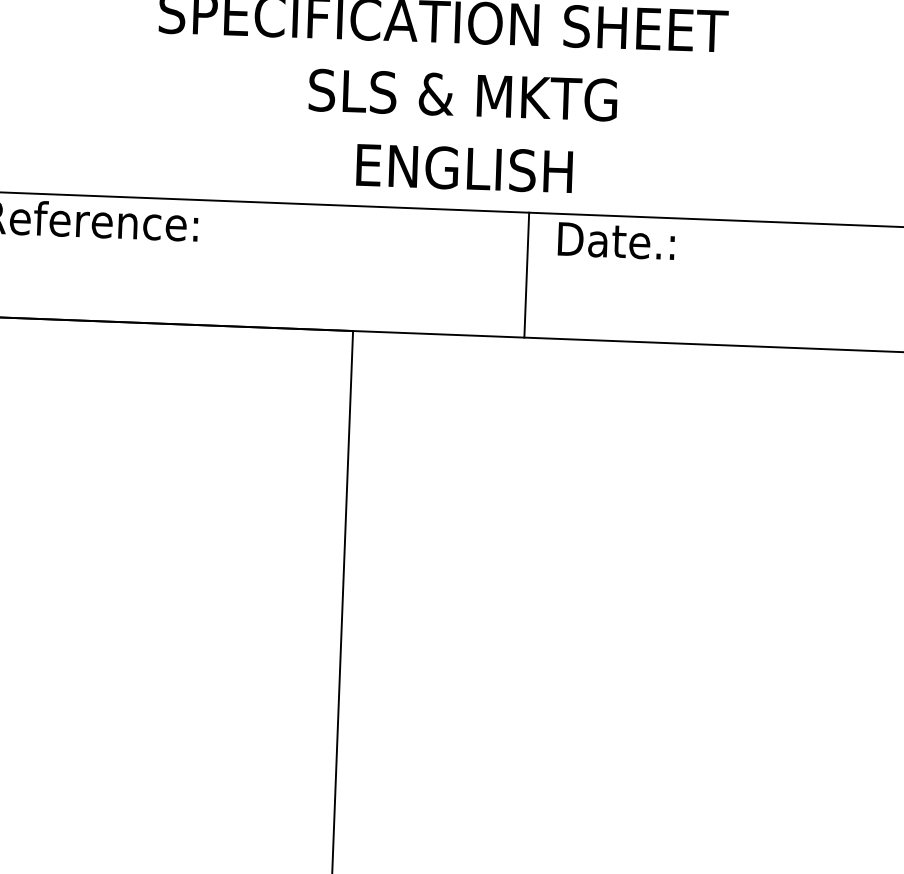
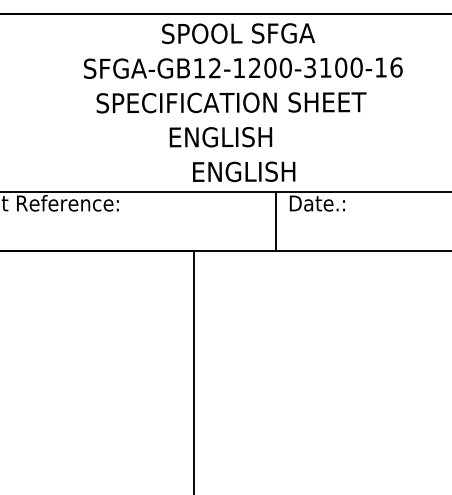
text: (463, 93) -> (242, 136), SLS & MKTG -> ENGLISH

